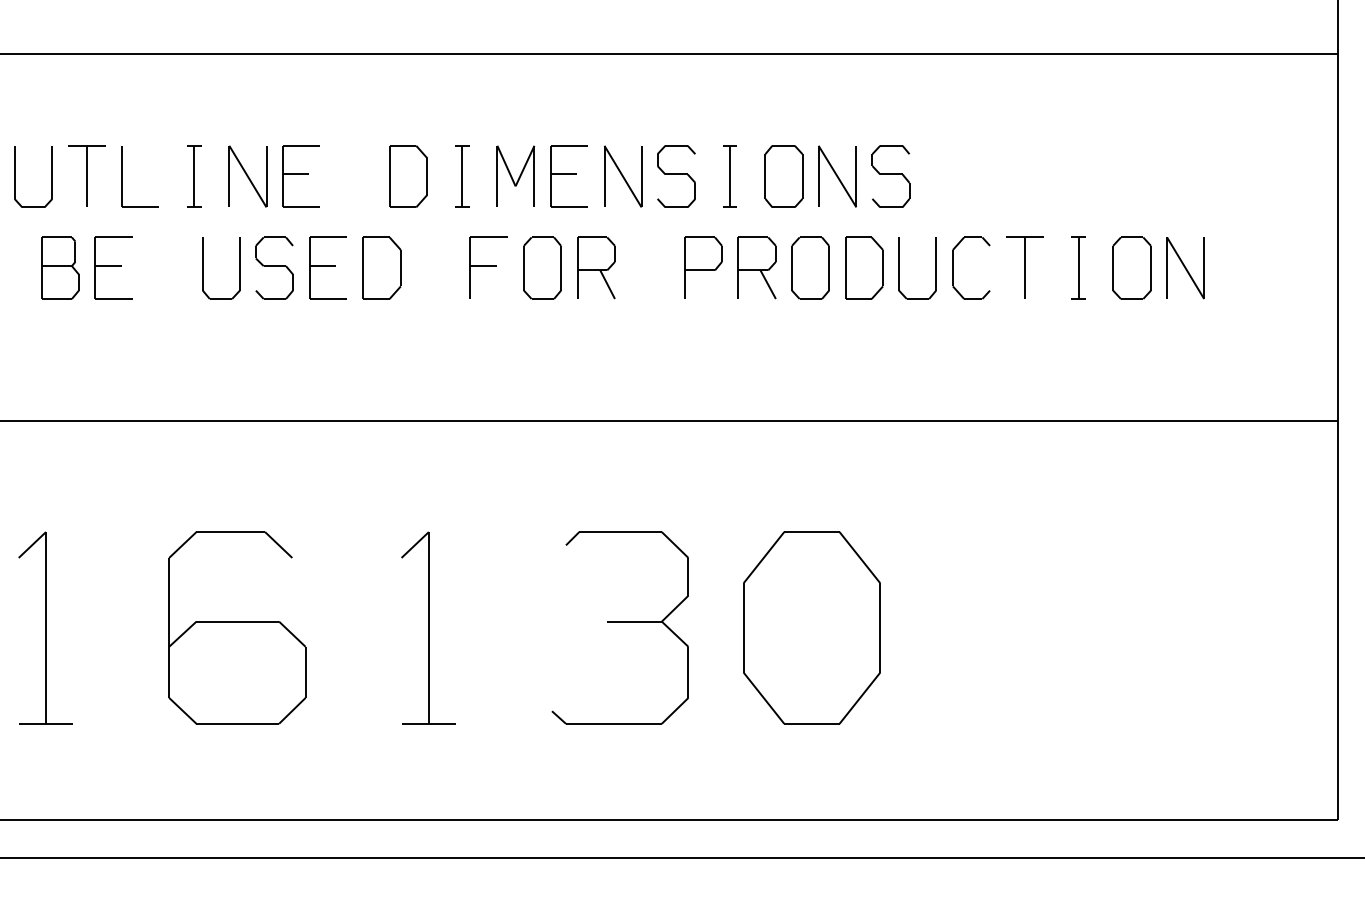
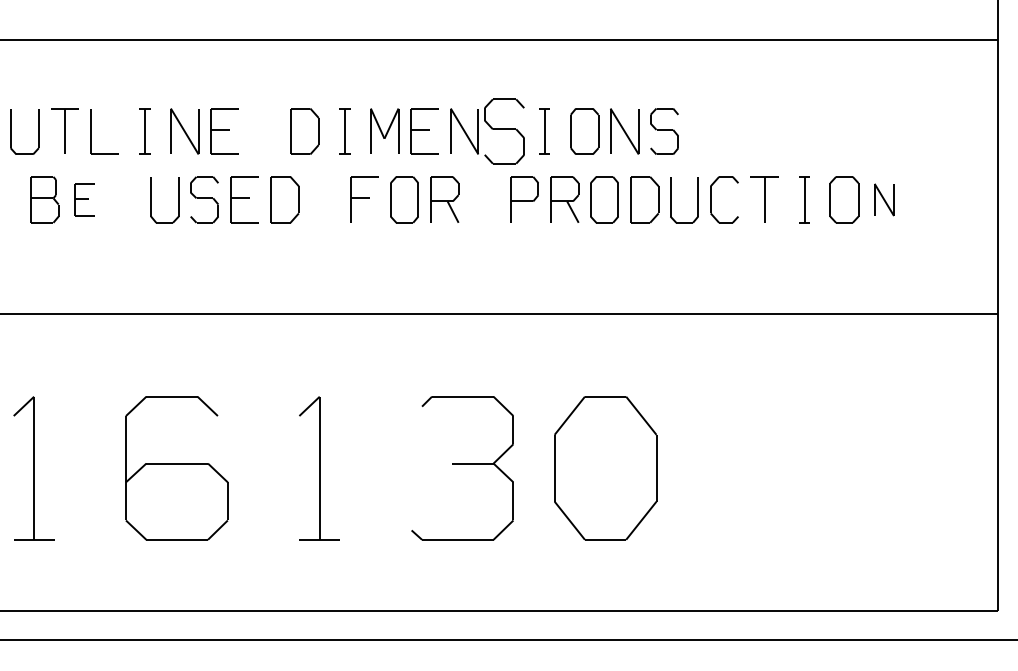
part: (676, 176) -> (504, 131), size x1.4
part: (113, 267) -> (84, 199), size x0.7
part: (1185, 268) -> (884, 200), size x0.7

